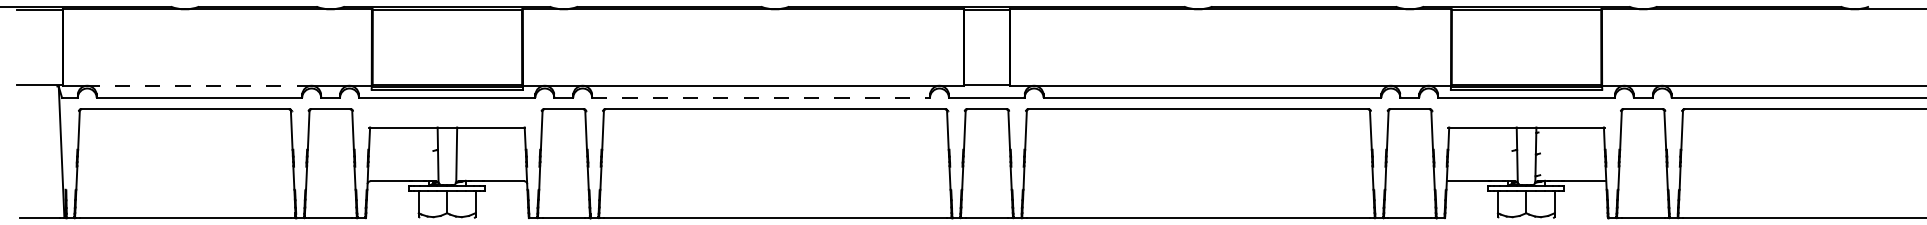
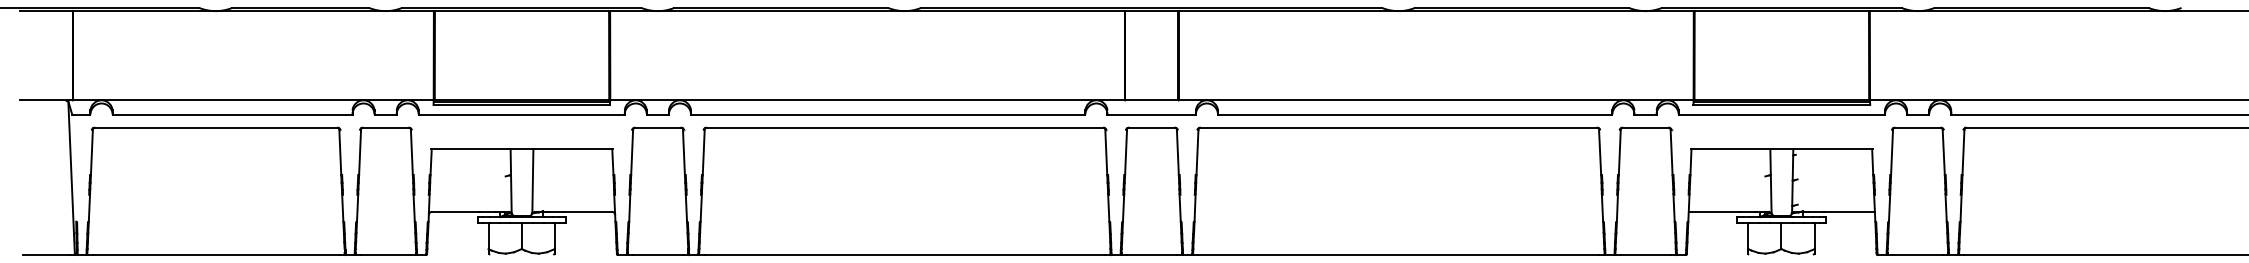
line: (199, 85) -> (232, 100), dashed -> solid
line: (761, 97) -> (888, 114), dashed -> solid

